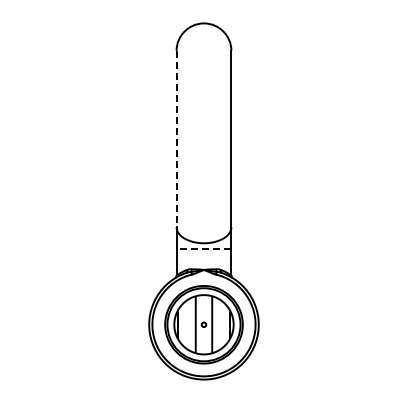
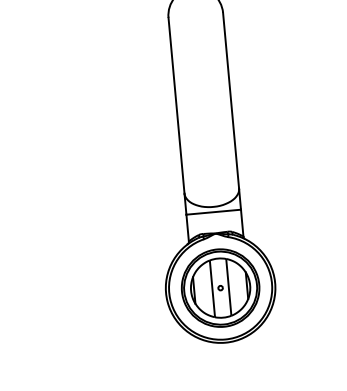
line: (176, 139) -> (176, 106), dashed -> solid
line: (203, 248) -> (213, 212), dashed -> solid

